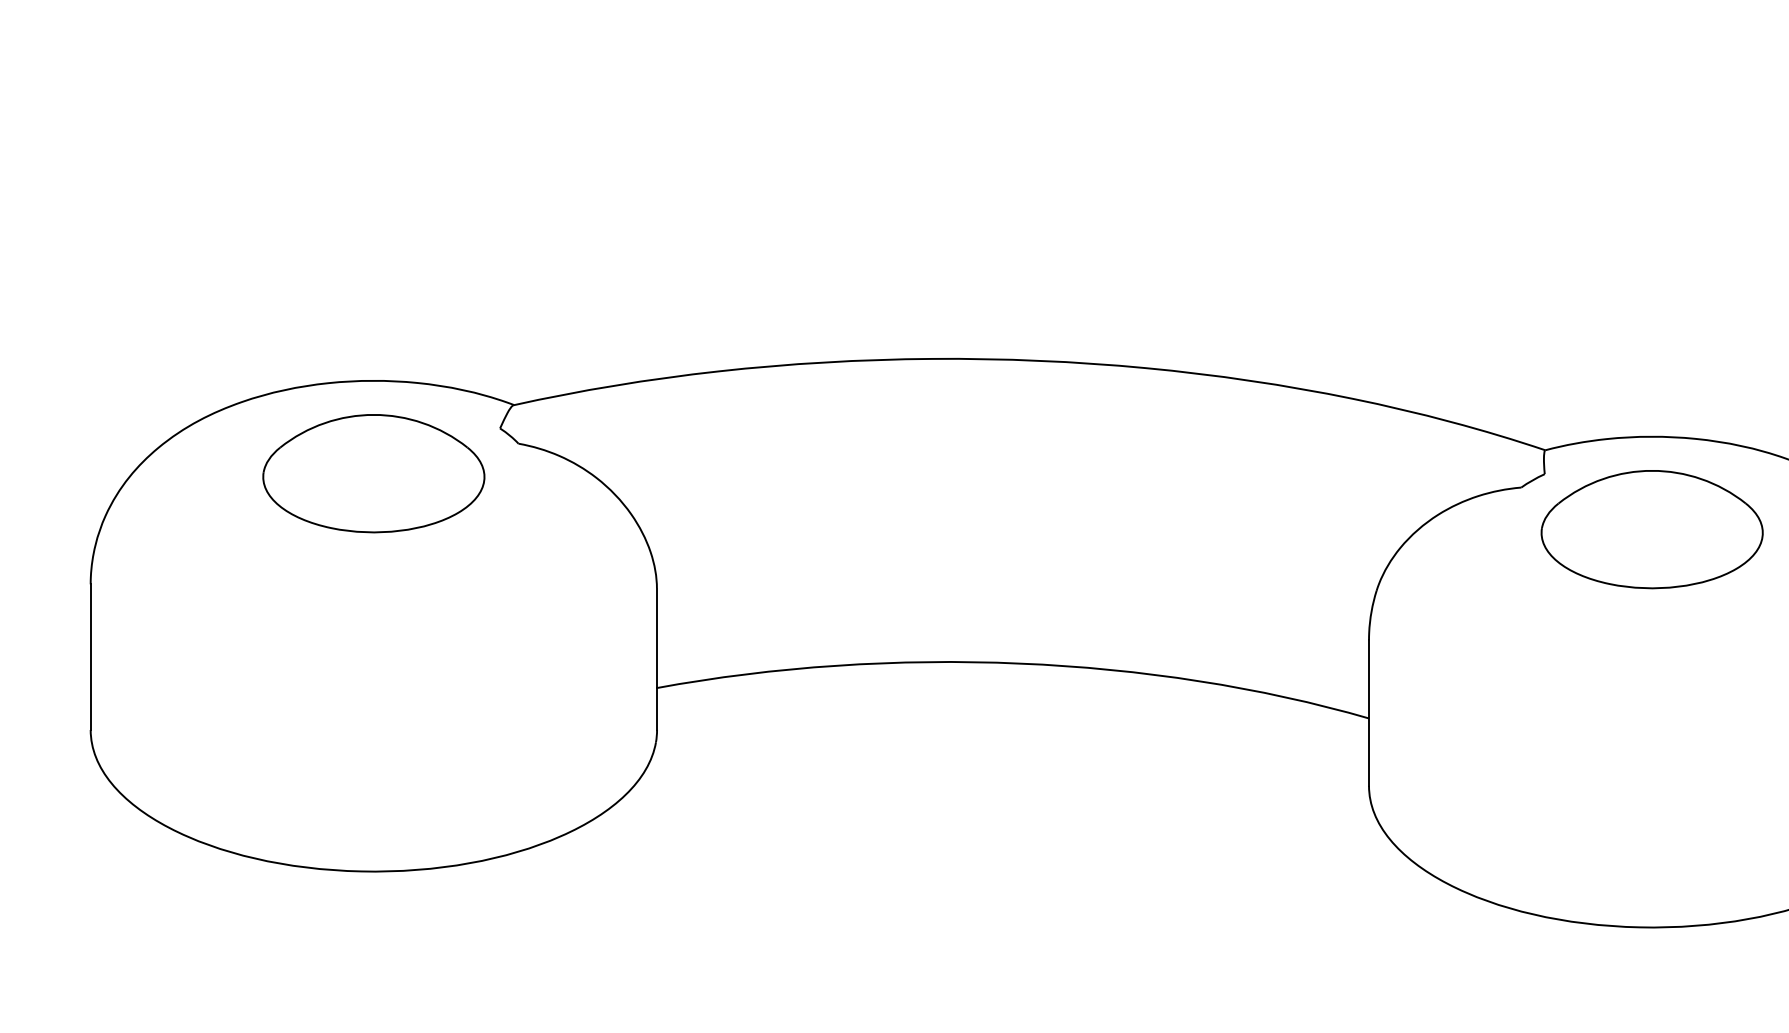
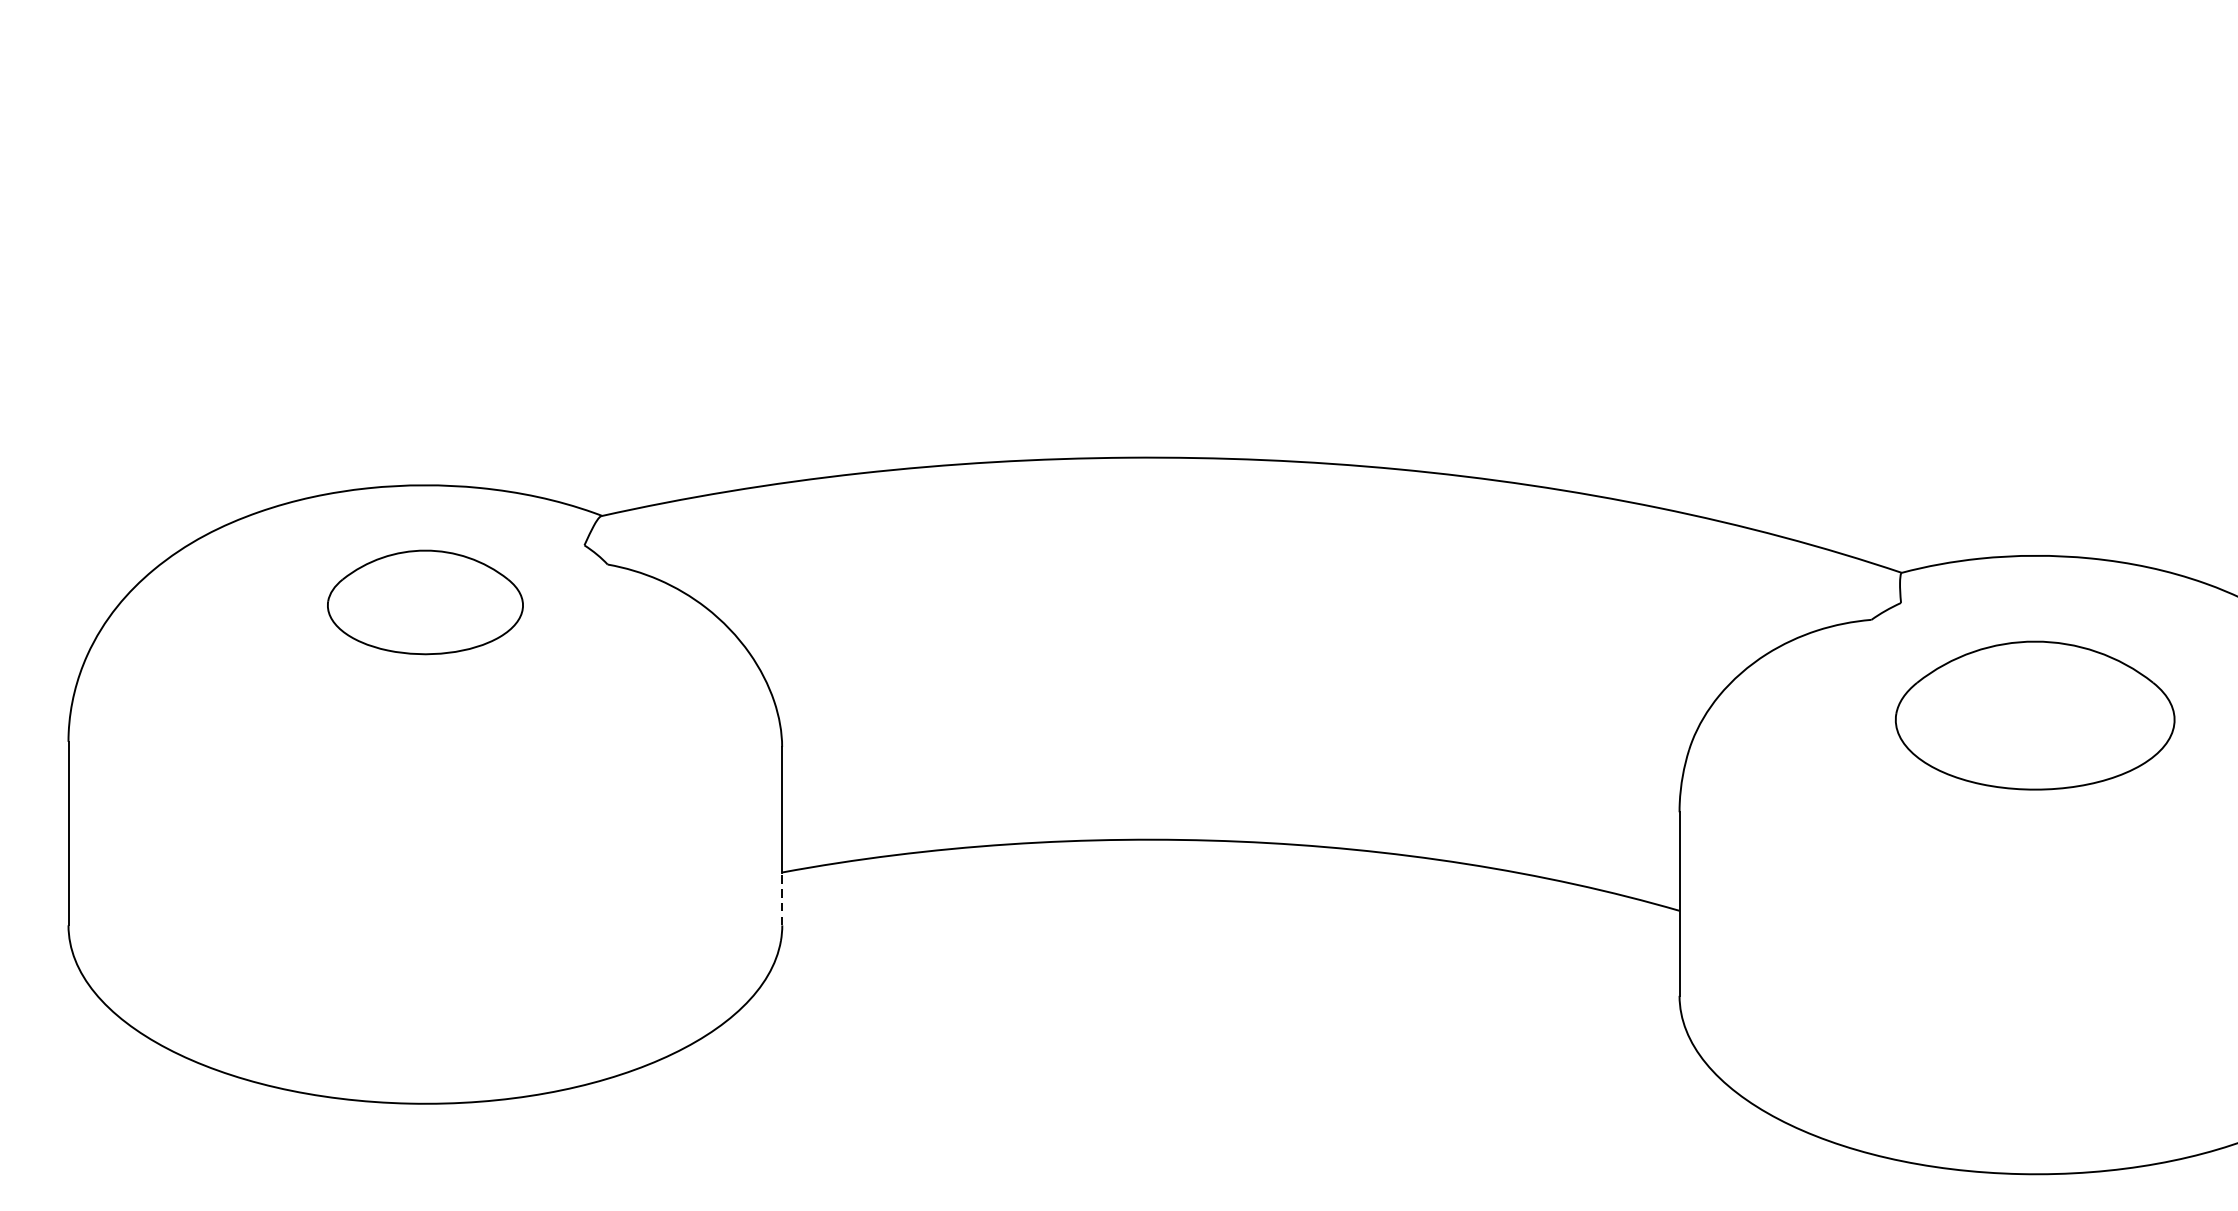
part: (373, 473) -> (424, 602), size x0.7
part: (1651, 529) -> (2034, 715), moved
line: (657, 709) -> (782, 899), solid -> dashed

